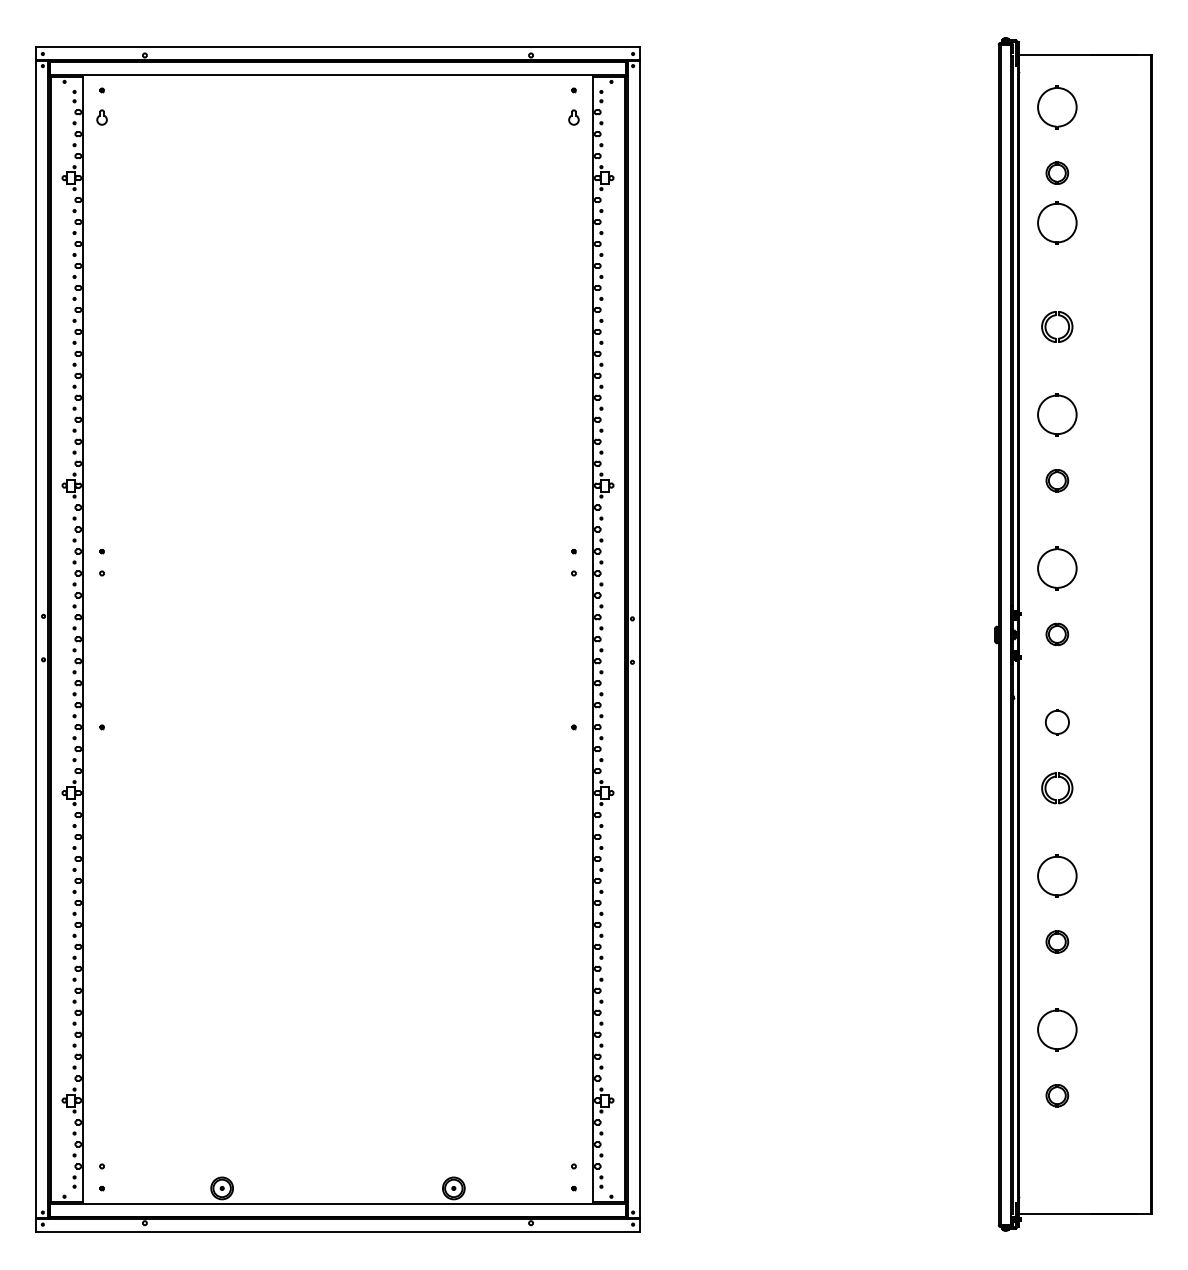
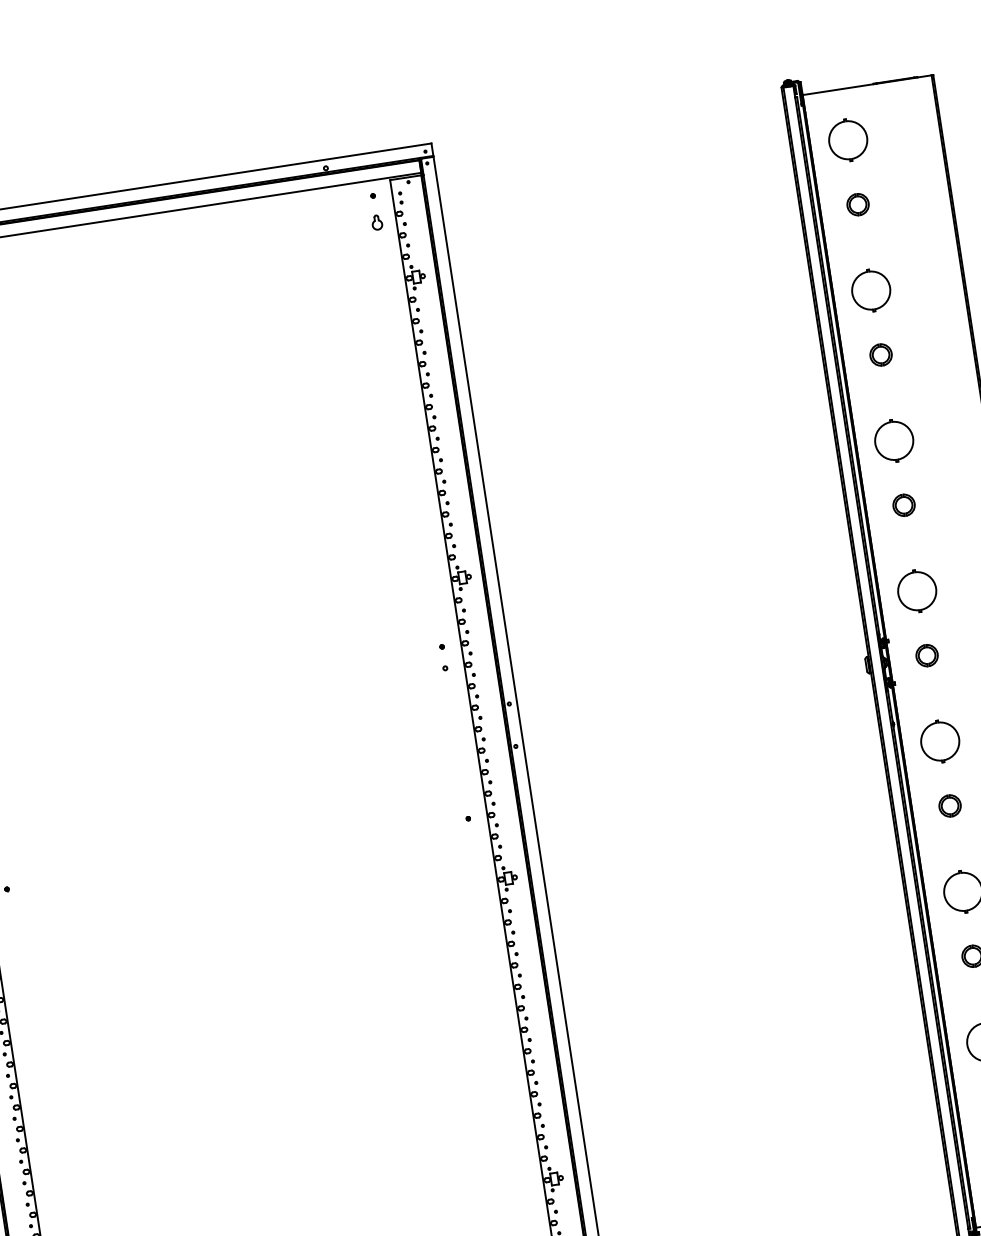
part: (1057, 222) -> (871, 290), moved
part: (1057, 326) -> (881, 354), size x0.71
part: (1057, 722) -> (940, 741), size x1.67
part: (1057, 787) -> (950, 805), size x0.71

